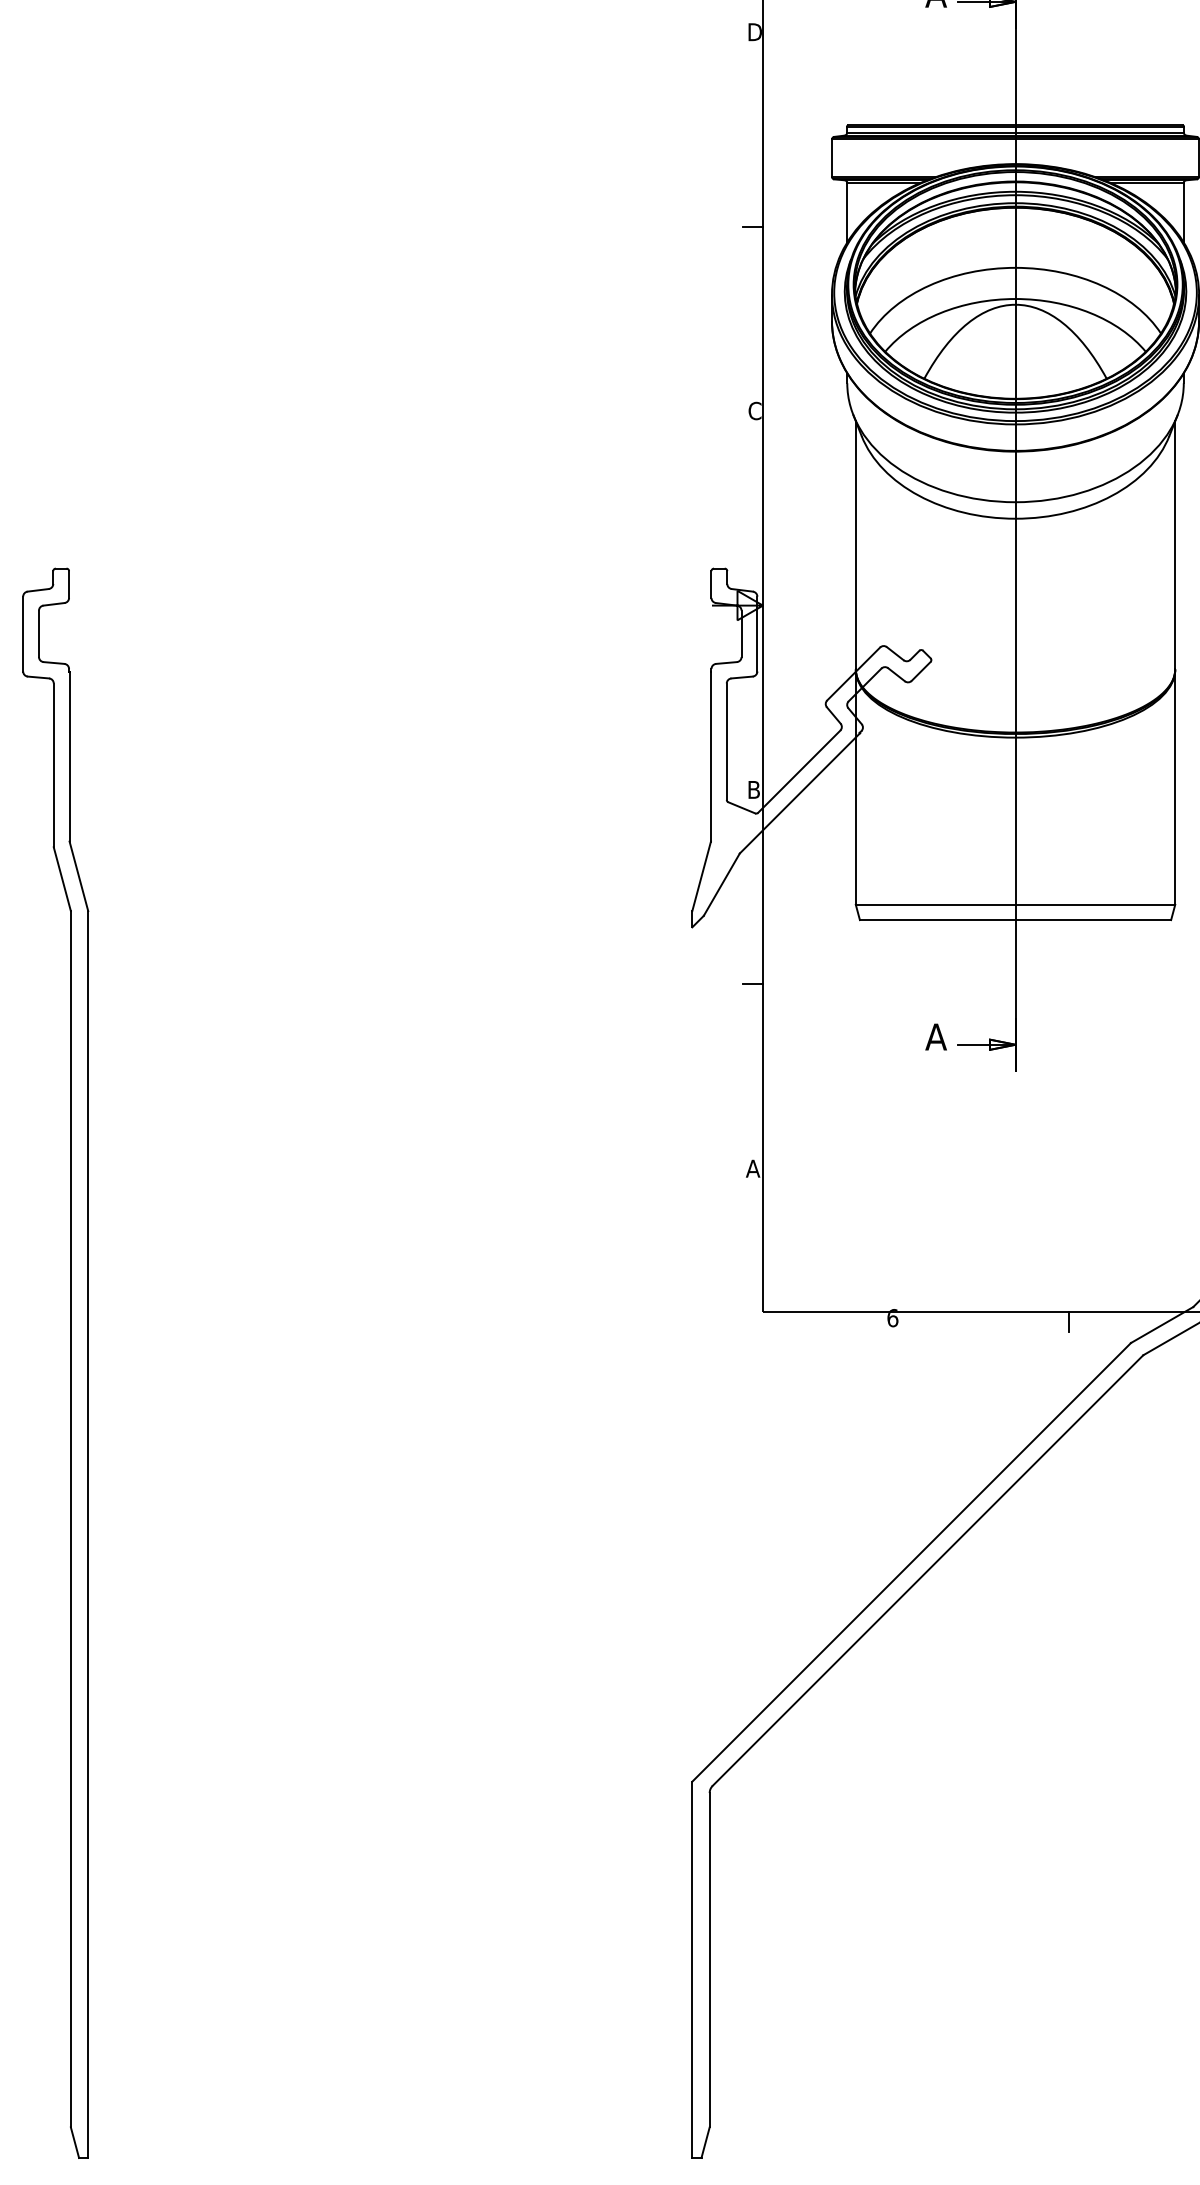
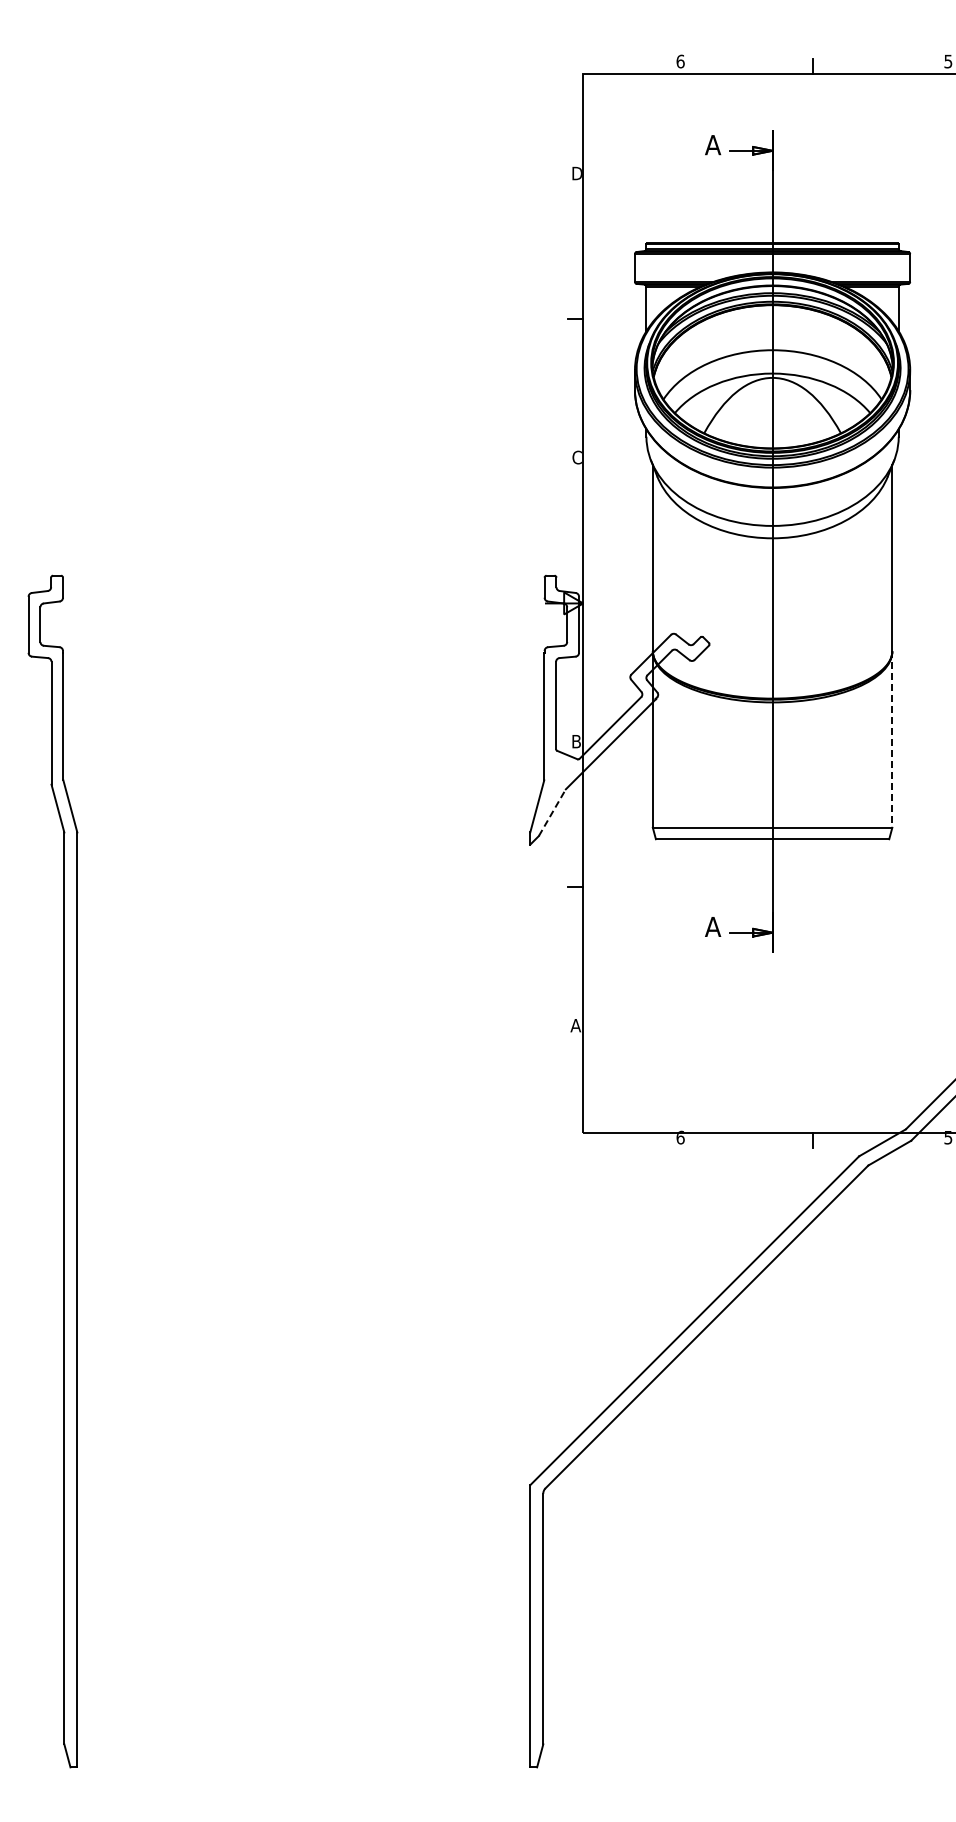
line: (1175, 788) -> (892, 740), solid -> dashed
line: (721, 884) -> (552, 812), solid -> dashed

